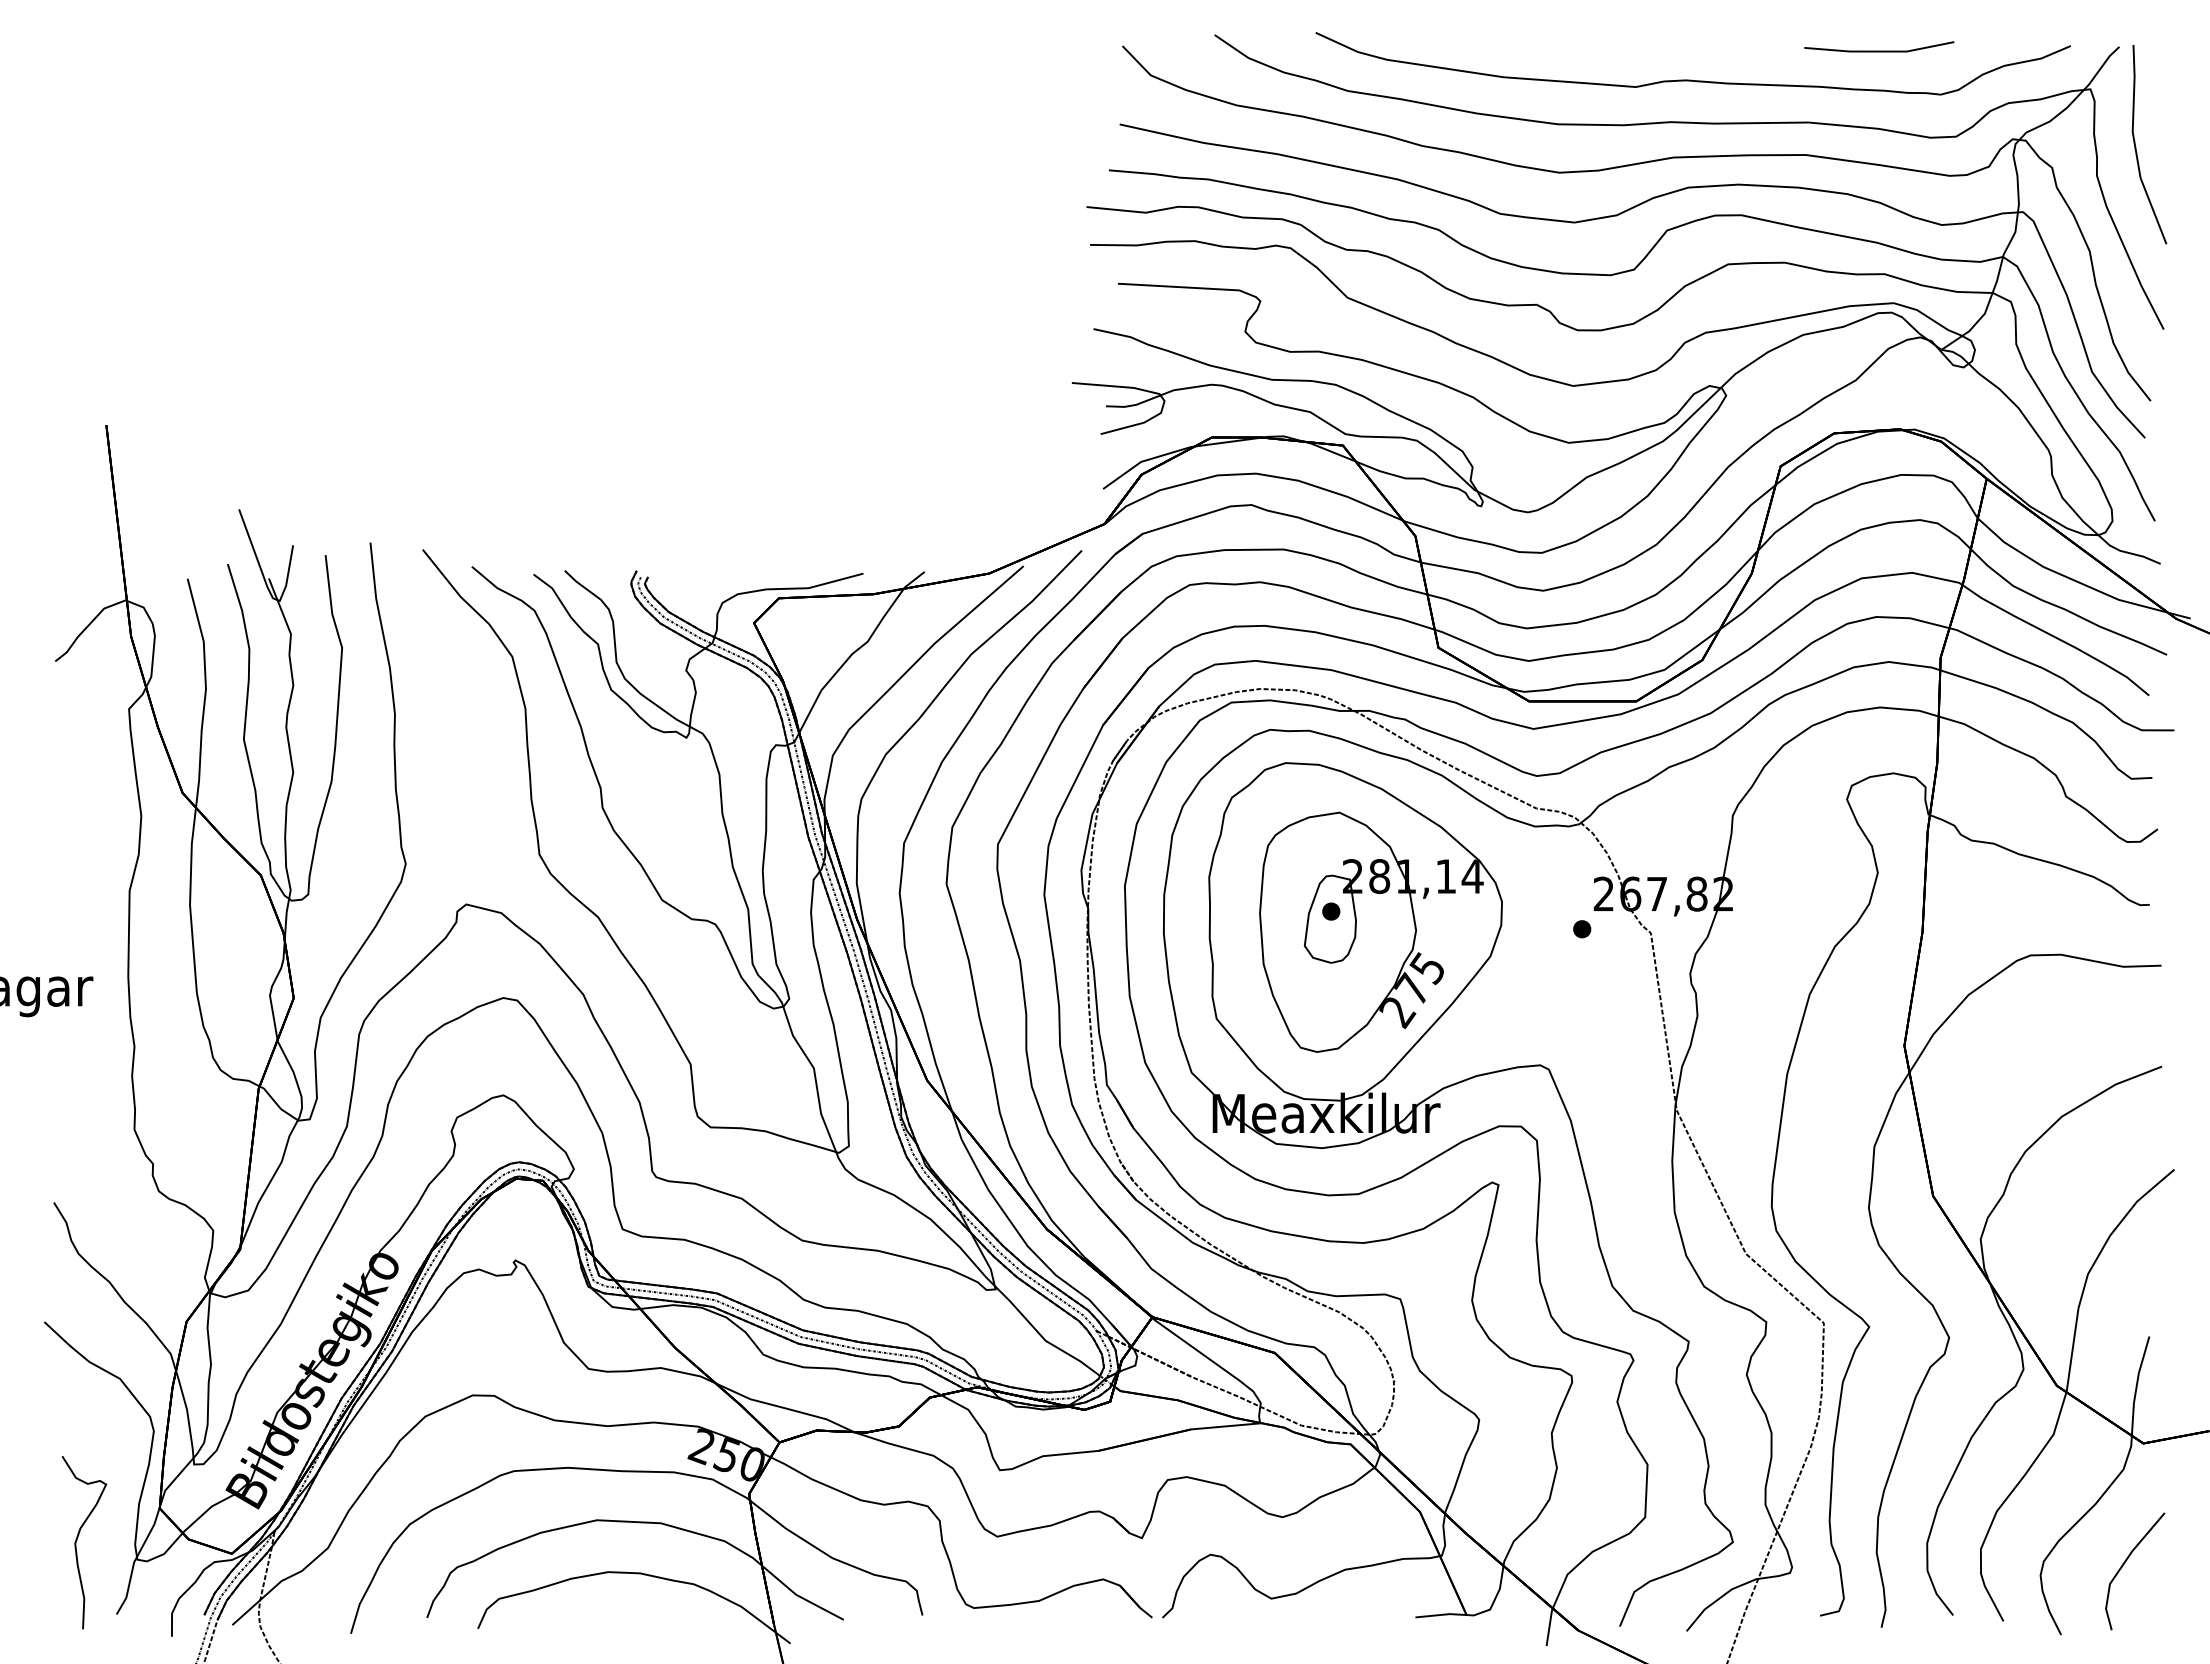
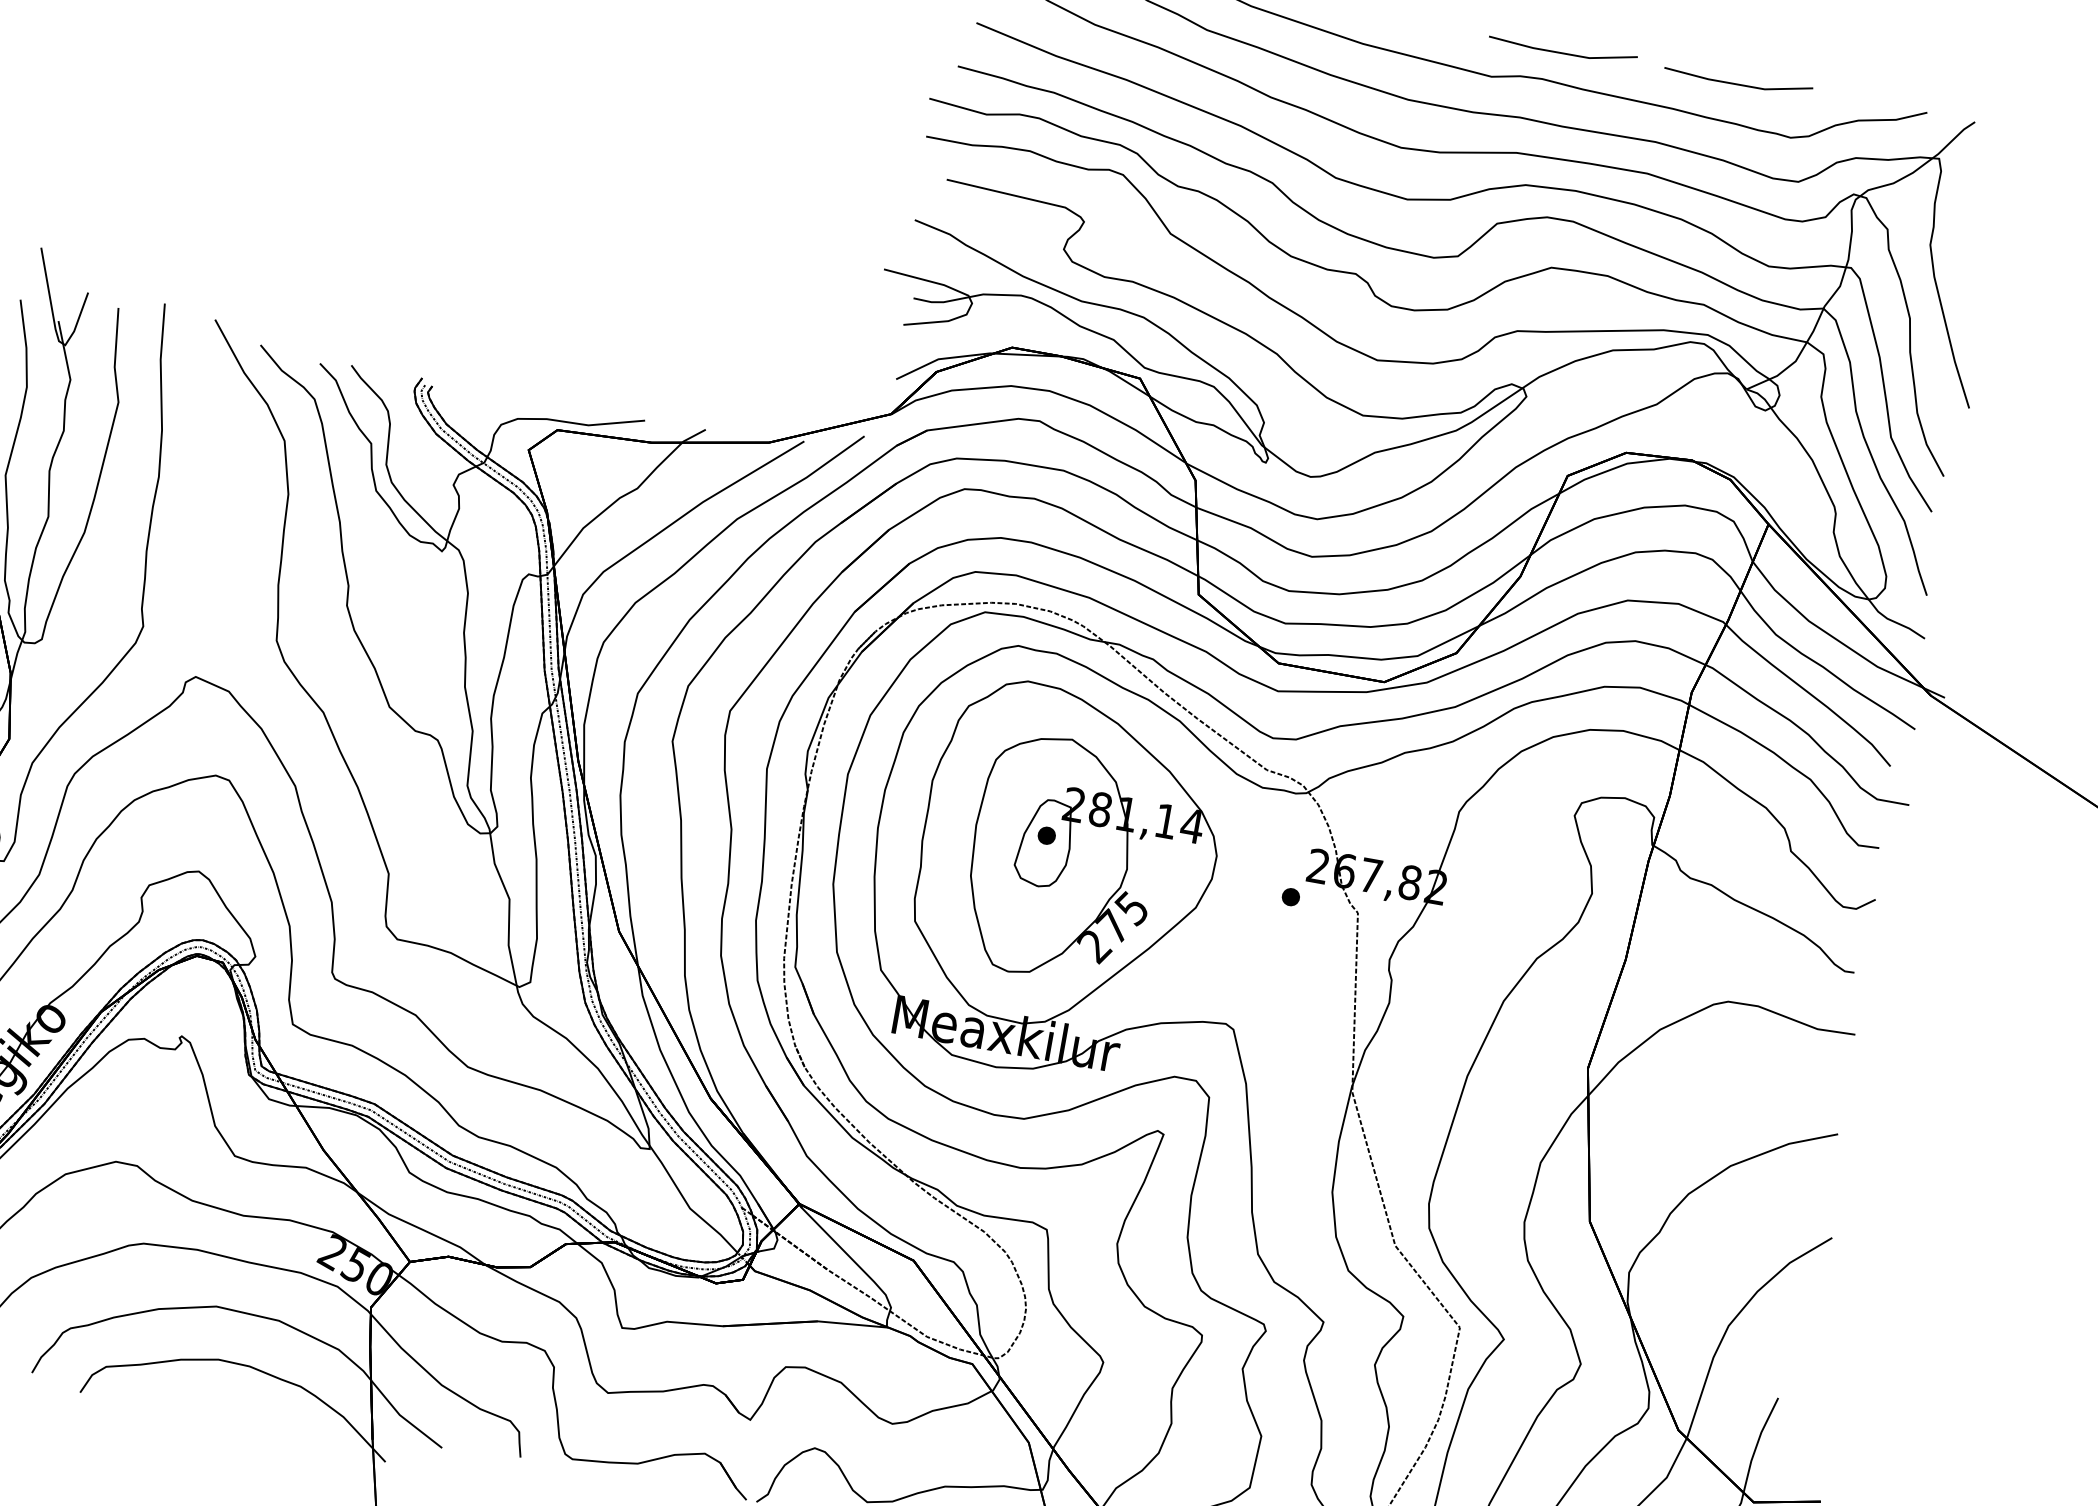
line: (1701, 50) -> (1562, 52), added
line: (2136, 146) -> (1974, 223), removed

